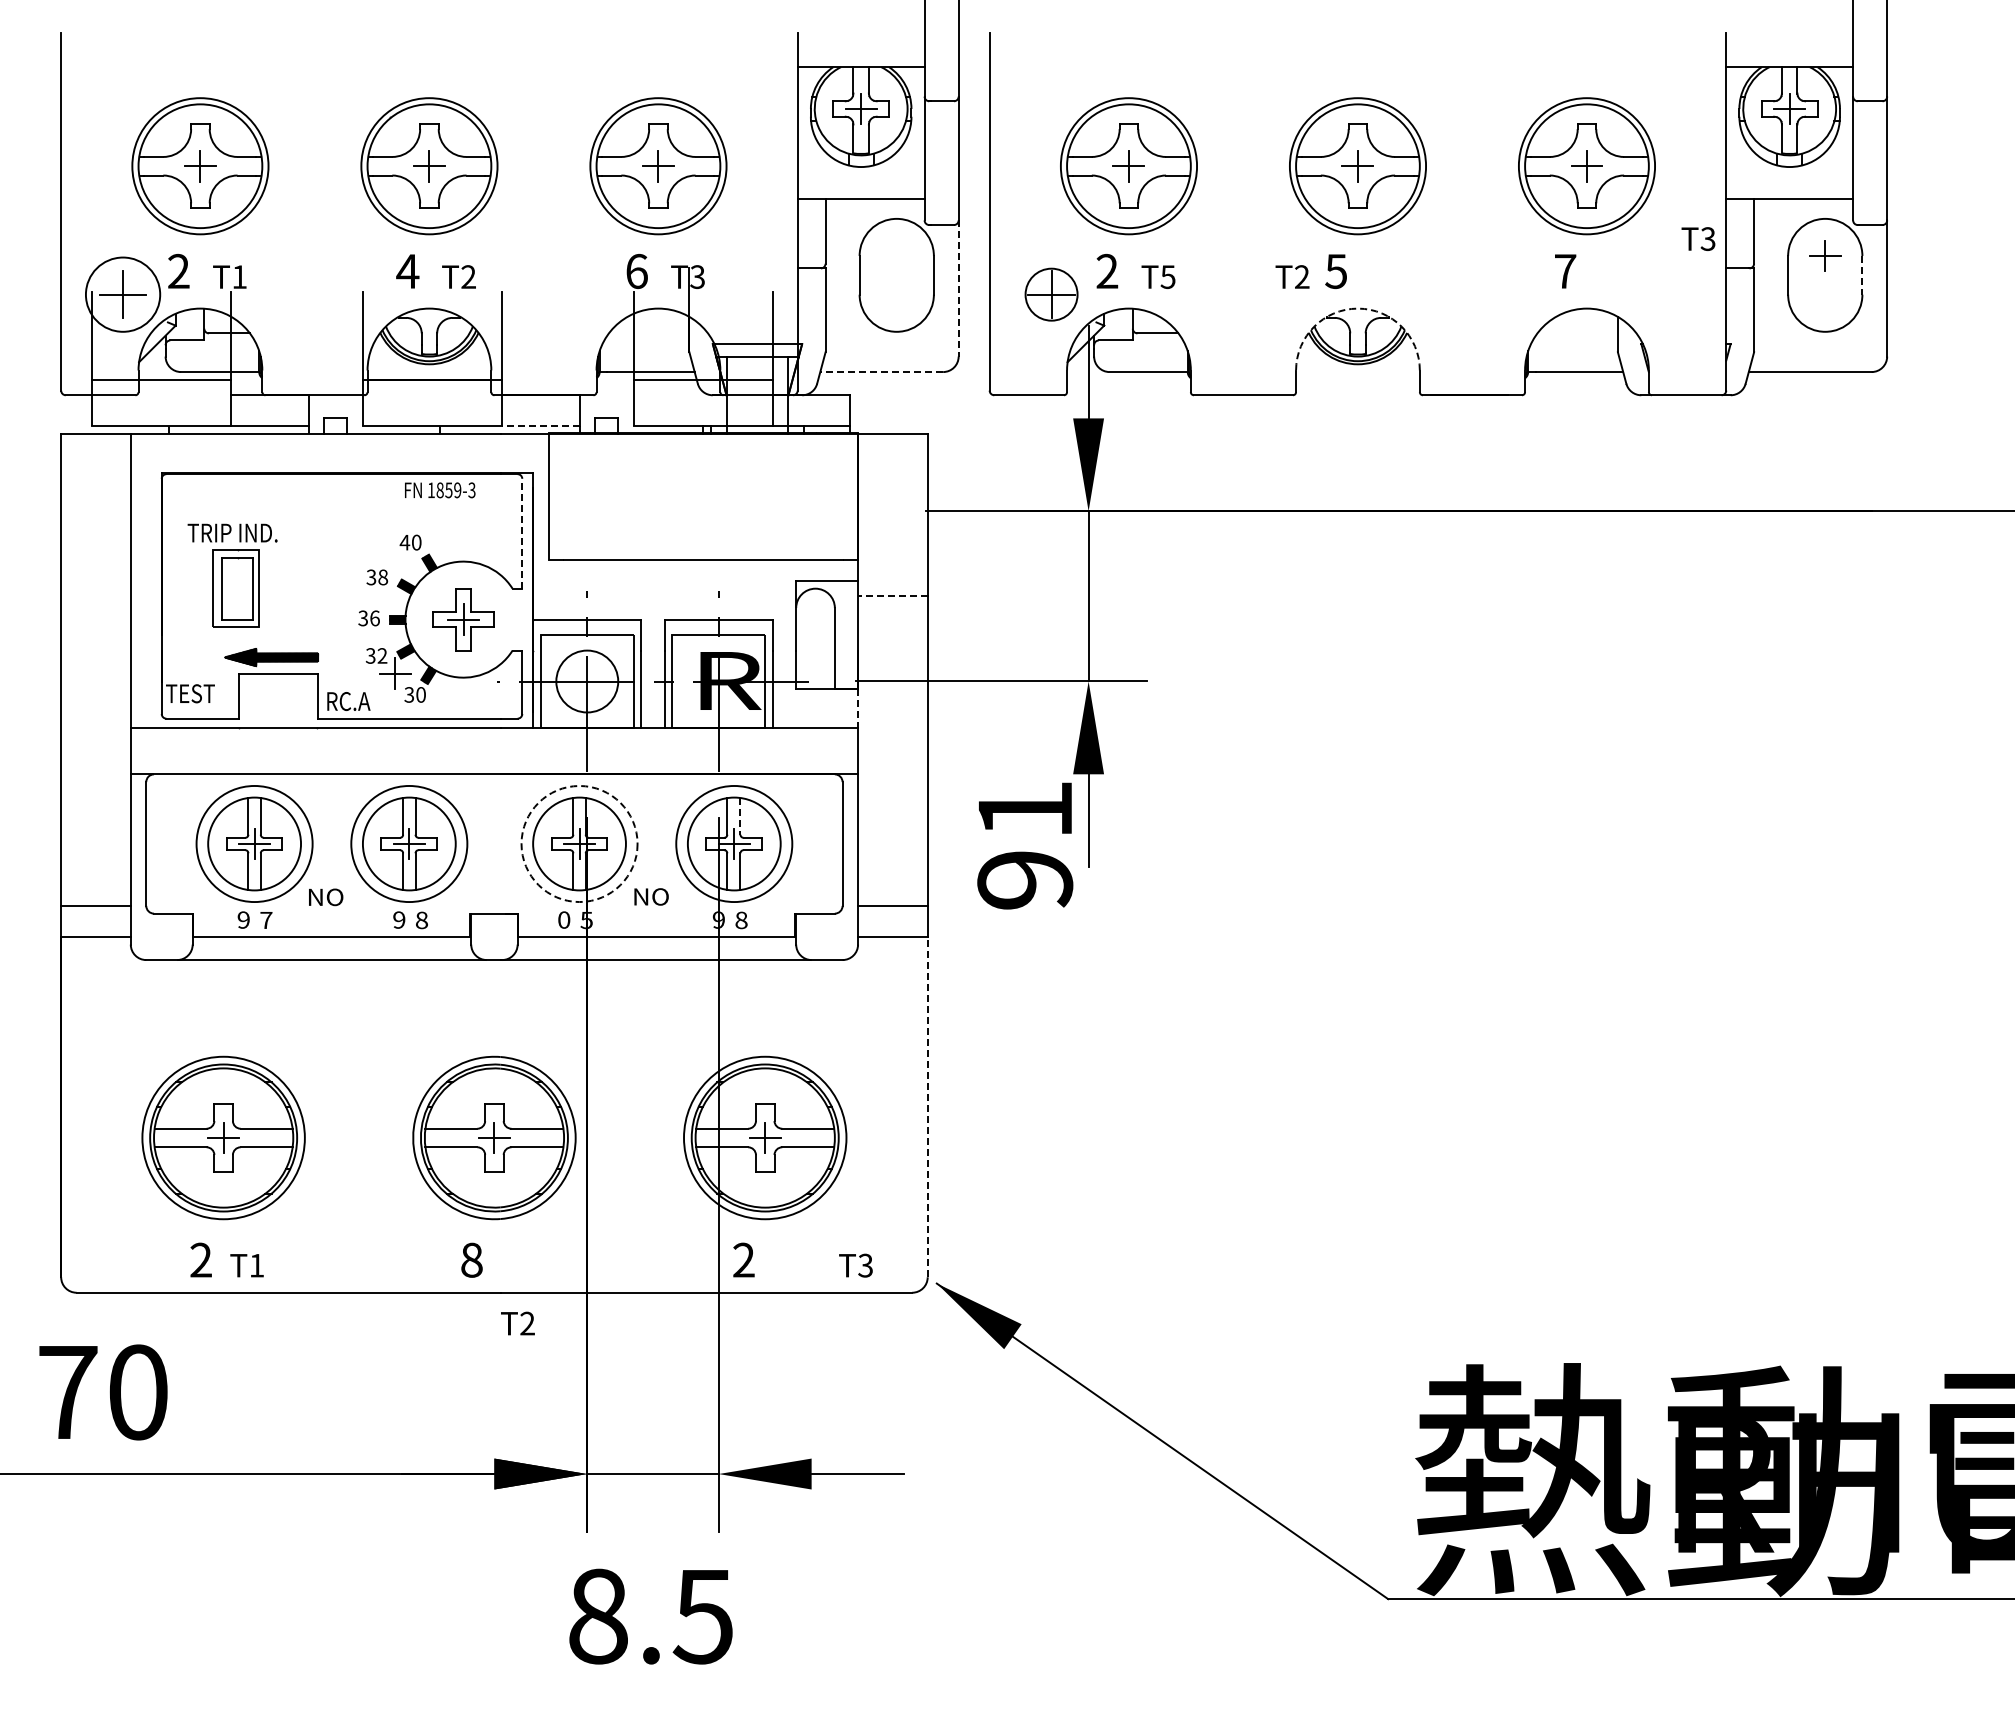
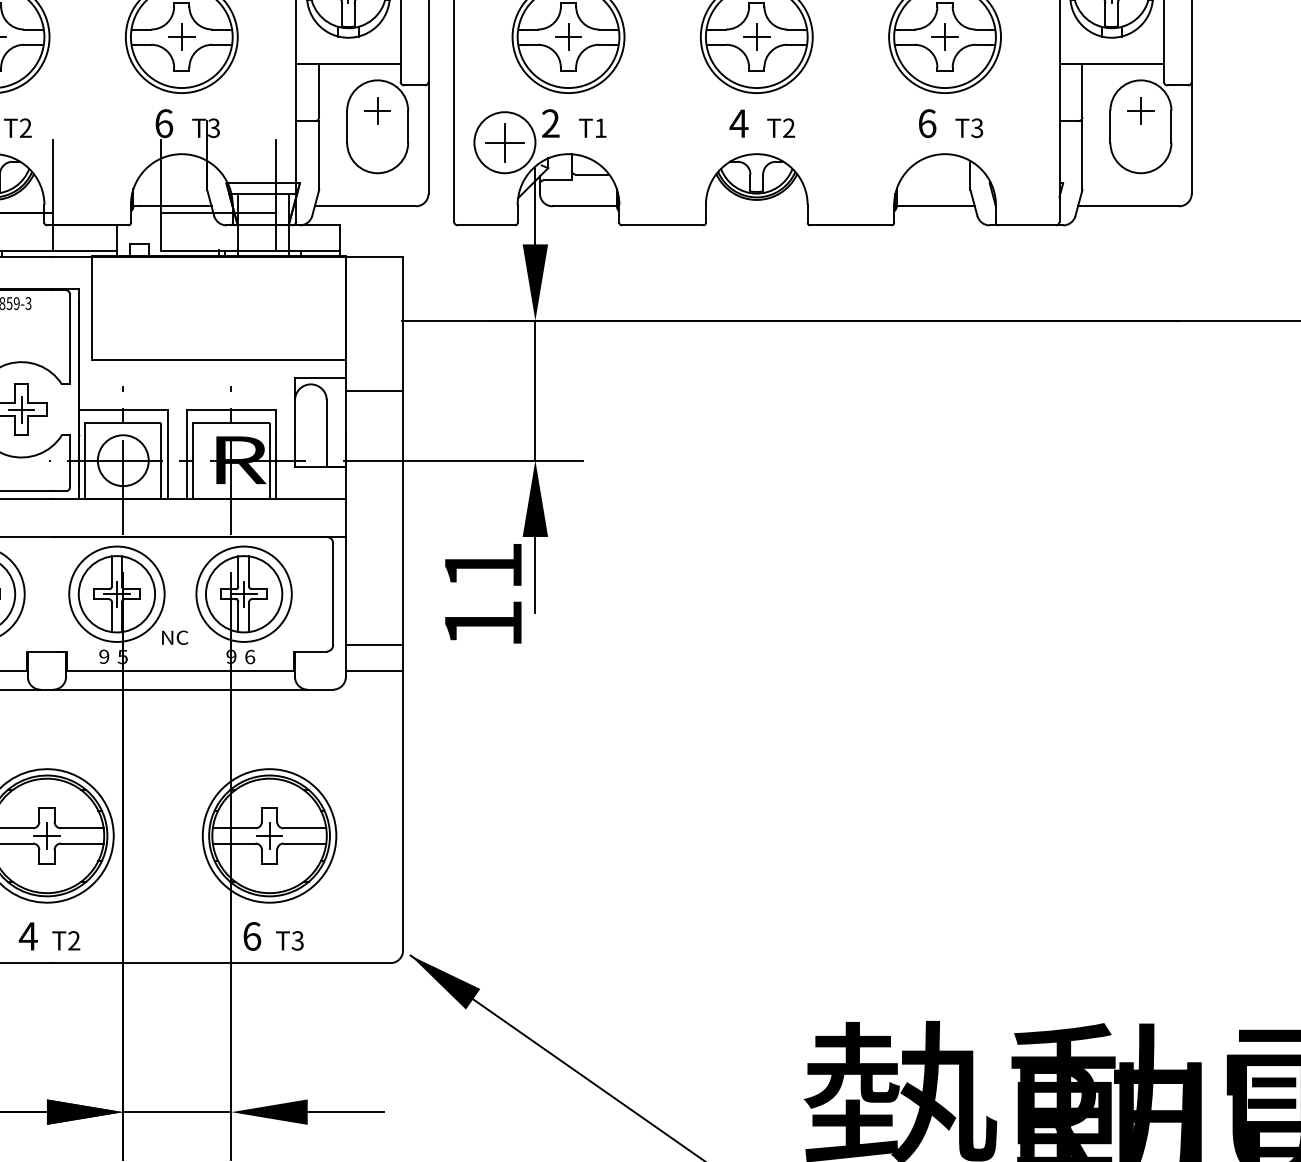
text: (1698, 238) -> (969, 127), moved
part: (896, 255) -> (377, 110), added
text: (1335, 271) -> (738, 123), 5 -> 4
text: (1565, 271) -> (927, 123), 7 -> 6
line: (1862, 275) -> (1171, 126), dashed -> solid
text: (1292, 276) -> (781, 127), moved
text: (1167, 277) -> (600, 128), T5 -> T1
line: (958, 289) -> (428, 138), dashed -> solid
circle: (1051, 294) -> (504, 142), size x1.43
arc: (1357, 308) -> (756, 154), dashed -> solid
line: (881, 372) -> (365, 206), dashed -> solid
line: (540, 426) -> (84, 251), dashed -> solid
line: (522, 533) -> (70, 339), dashed -> solid
line: (892, 596) -> (374, 390), dashed -> solid
line: (858, 709) -> (346, 483), dashed -> solid
line: (740, 816) -> (249, 571), dashed -> solid
circle: (579, 843) -> (116, 593), dashed -> solid
text: (1025, 880) -> (483, 624), 91 -> 11
text: (661, 895) -> (184, 636), NO -> NC
text: (564, 919) -> (104, 656), 0 -> 9
text: (741, 920) -> (250, 657), 8 -> 6
line: (927, 1106) -> (402, 810), dashed -> solid
text: (471, 1259) -> (28, 935), 8 -> 4
text: (743, 1259) -> (251, 935), 2 -> 6
text: (855, 1265) -> (289, 940), moved
text: (517, 1323) -> (65, 940), moved

